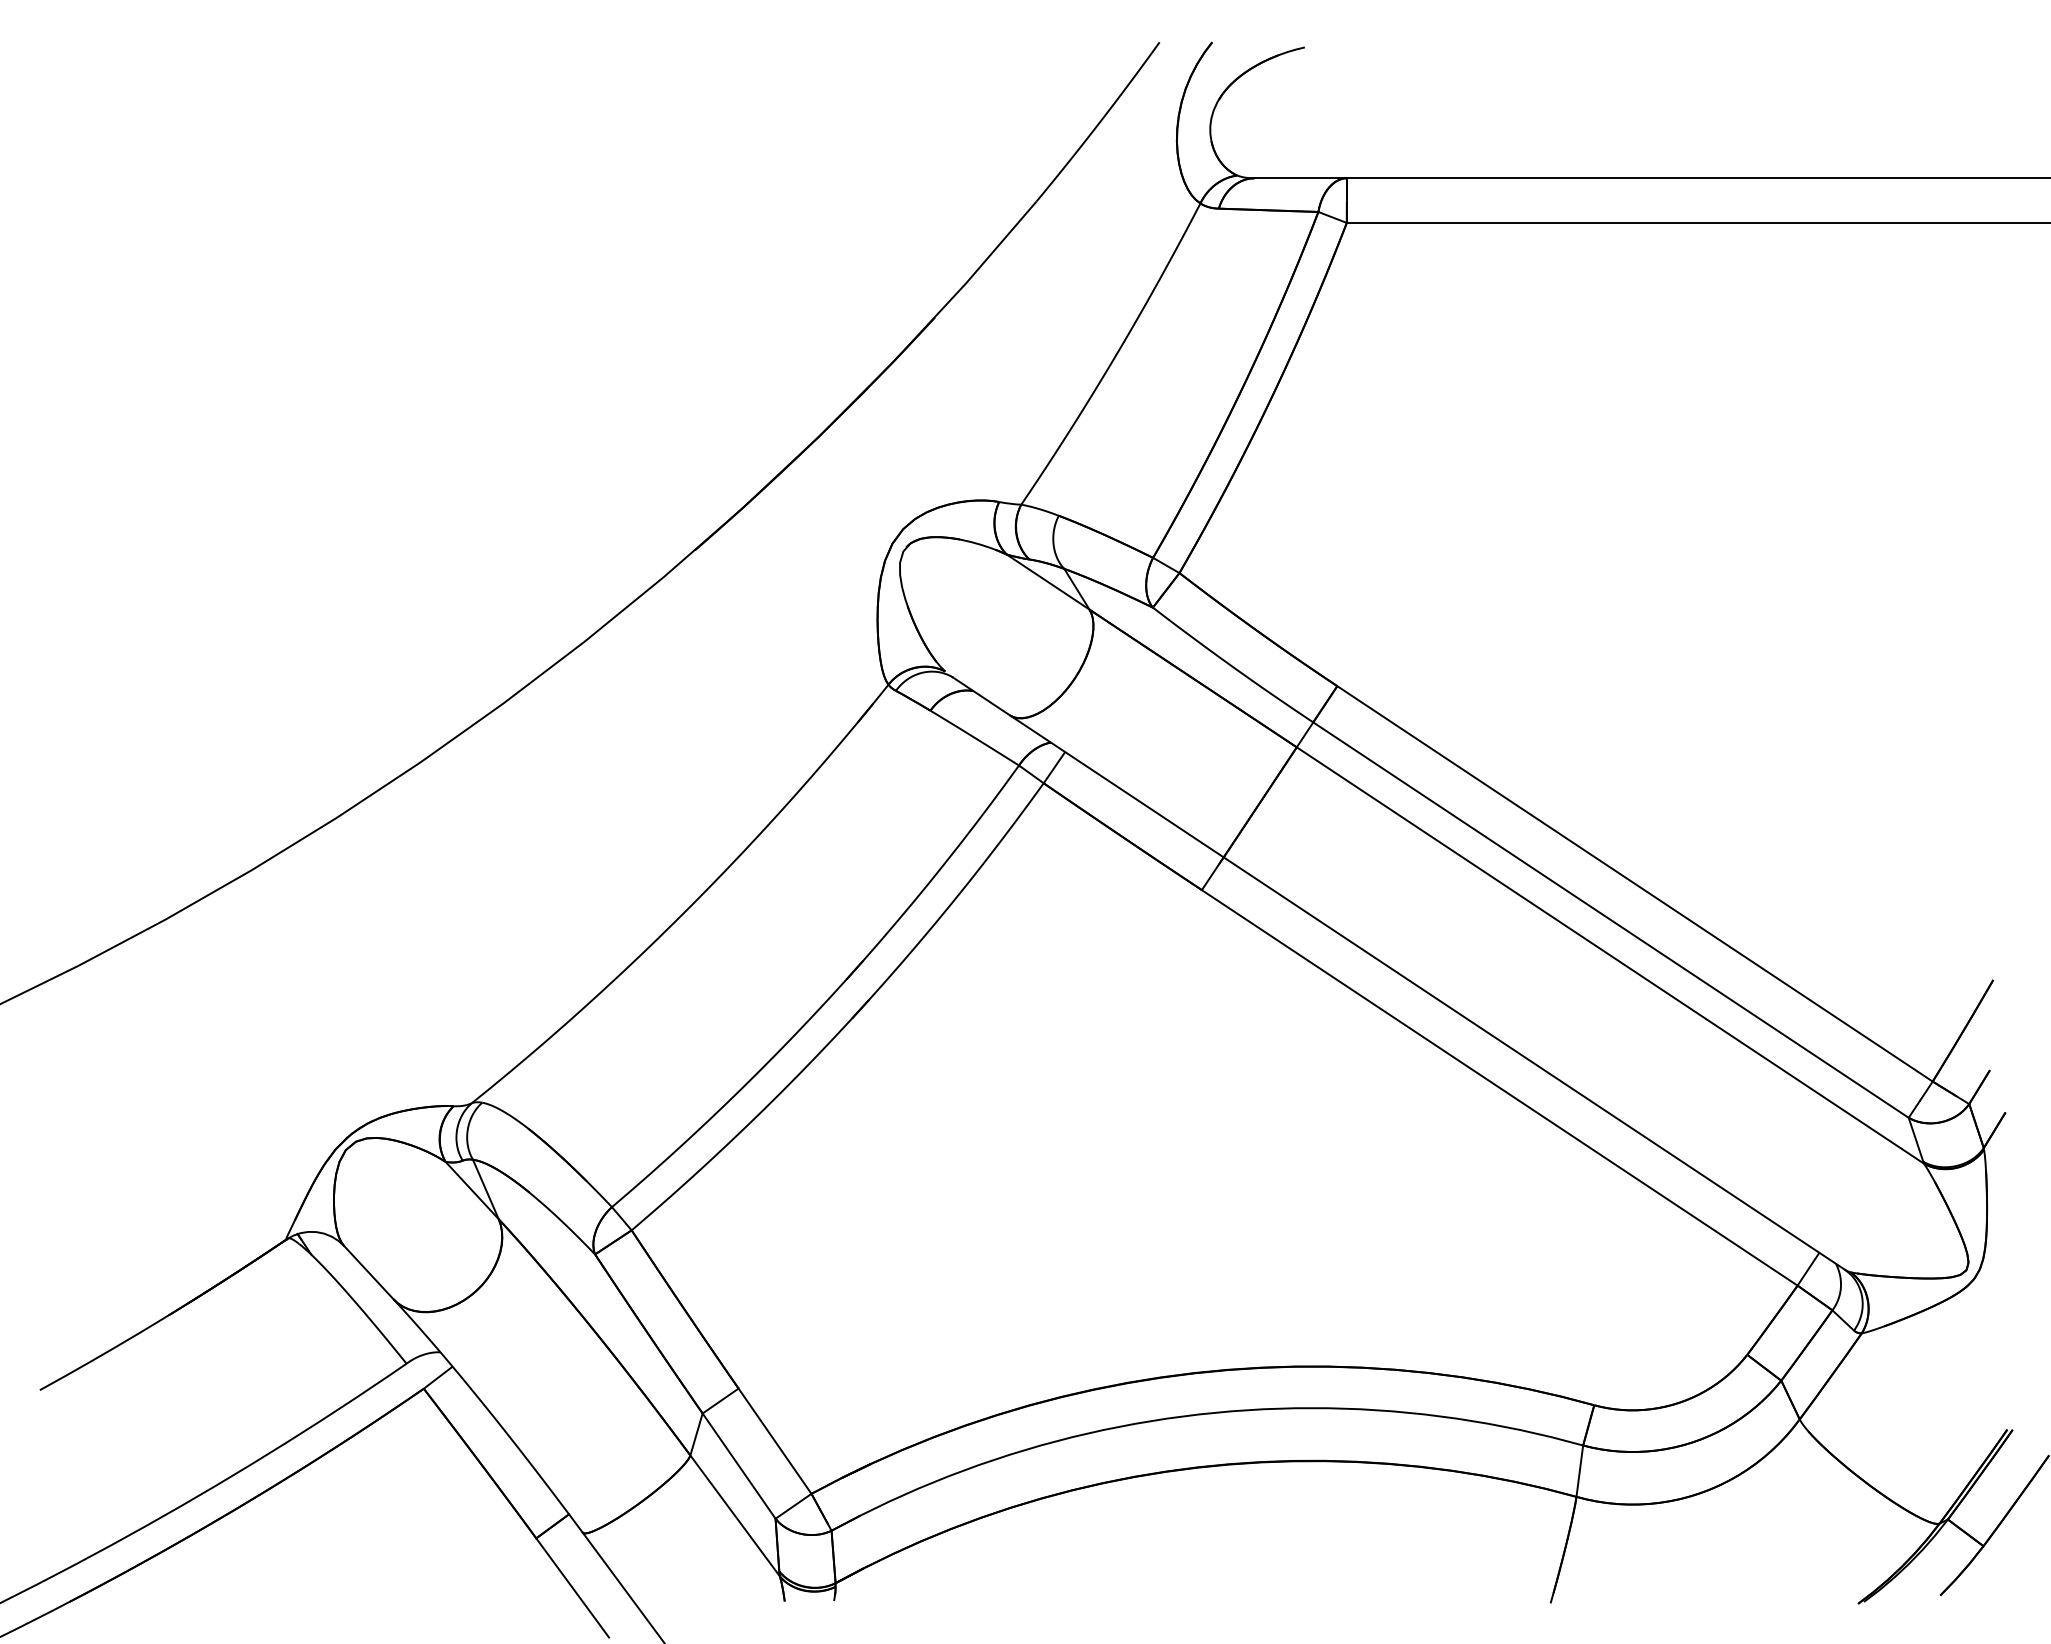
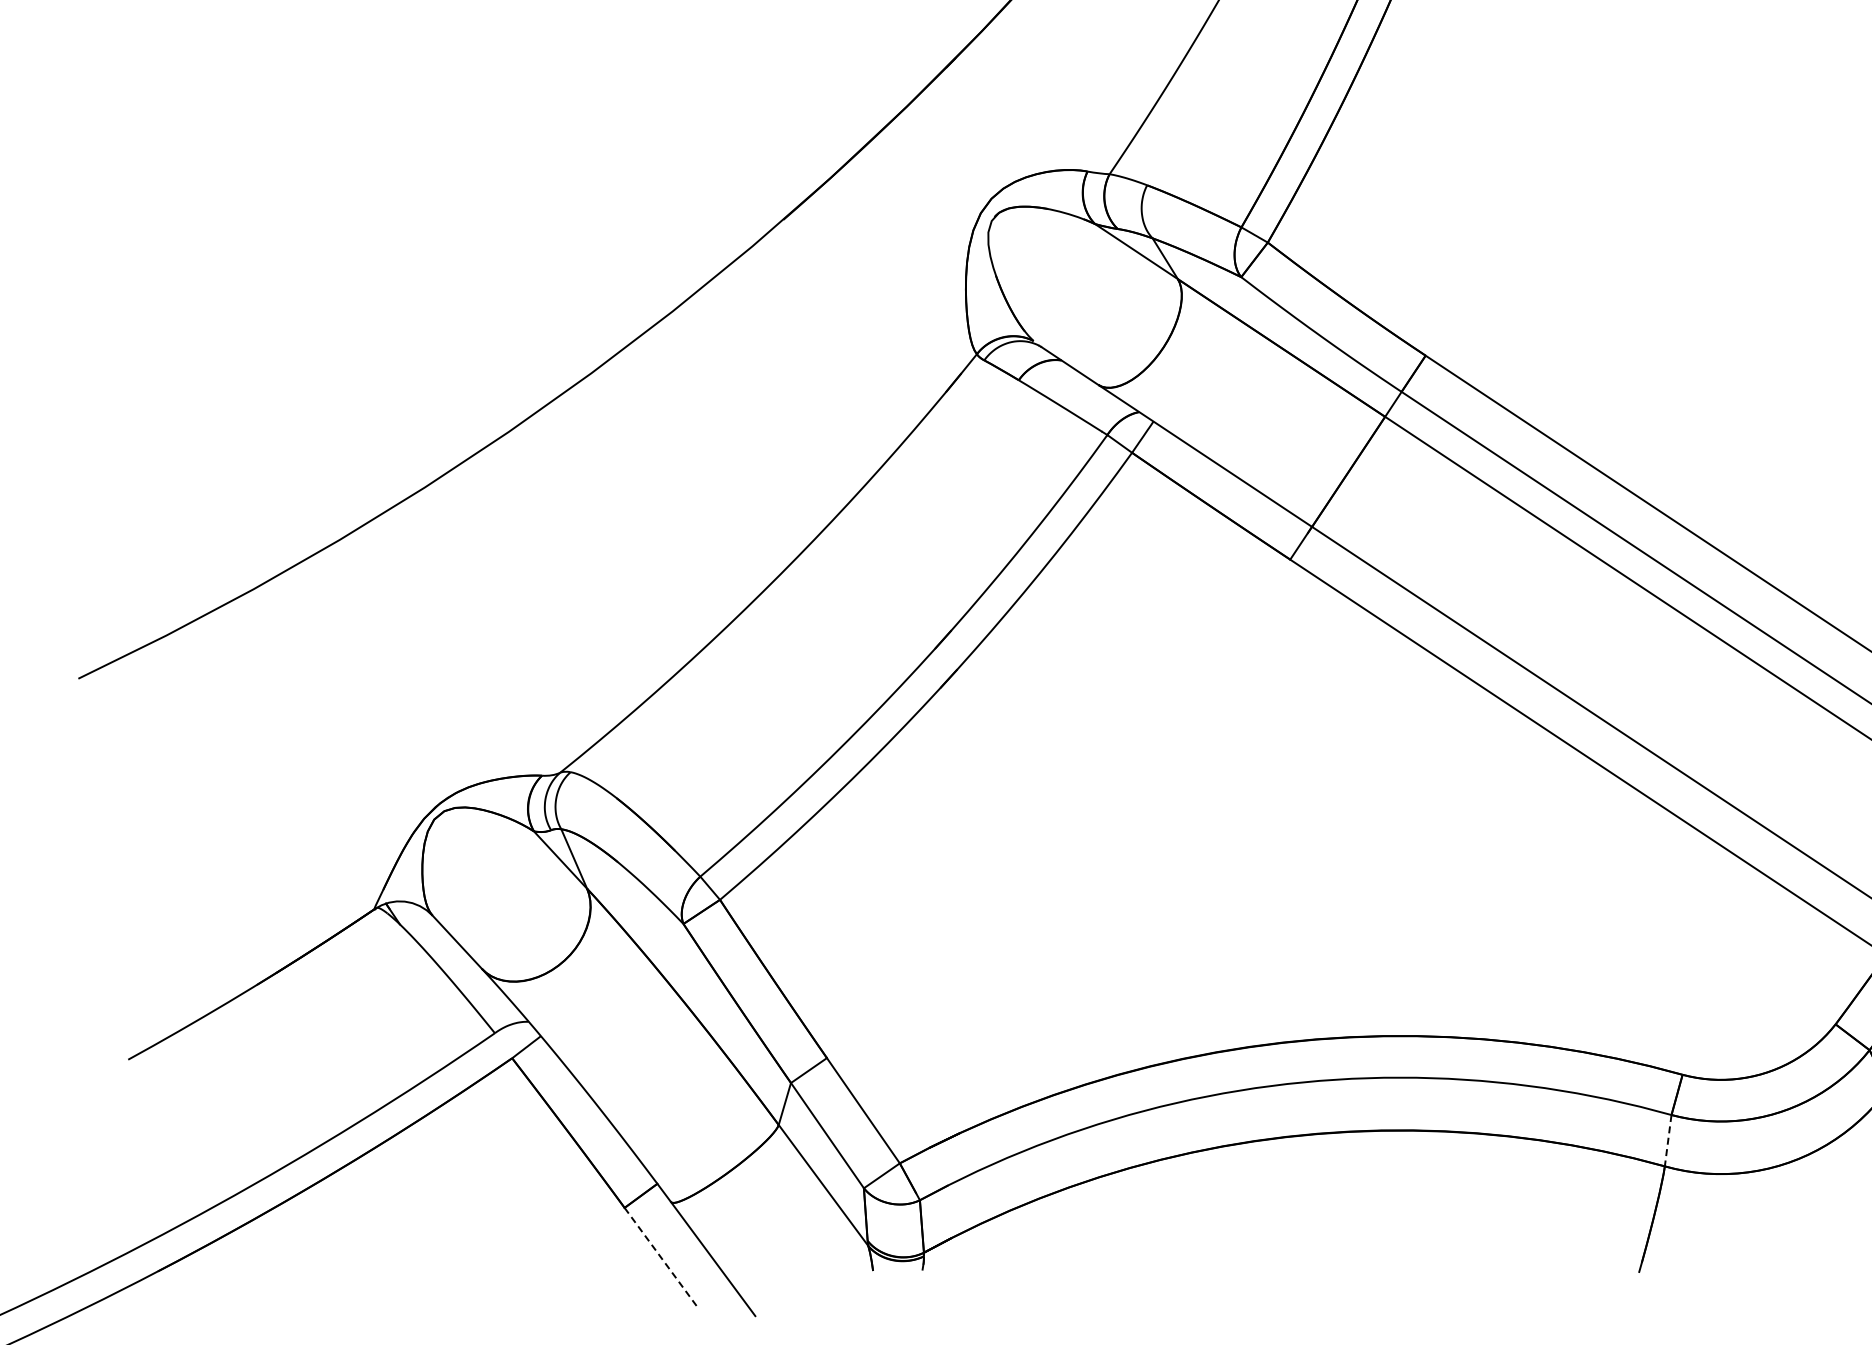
line: (1579, 1471) -> (1667, 1141), solid -> dashed
line: (572, 1588) -> (660, 1258), solid -> dashed

